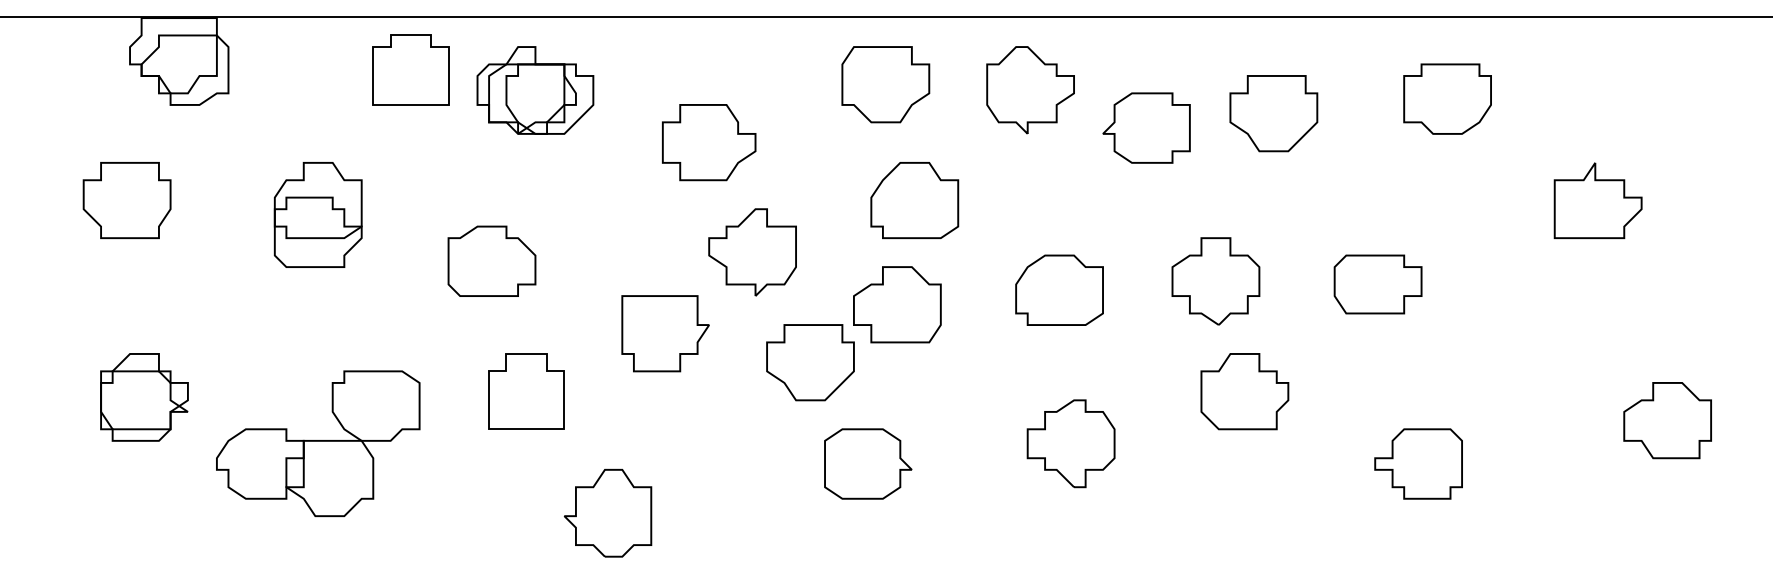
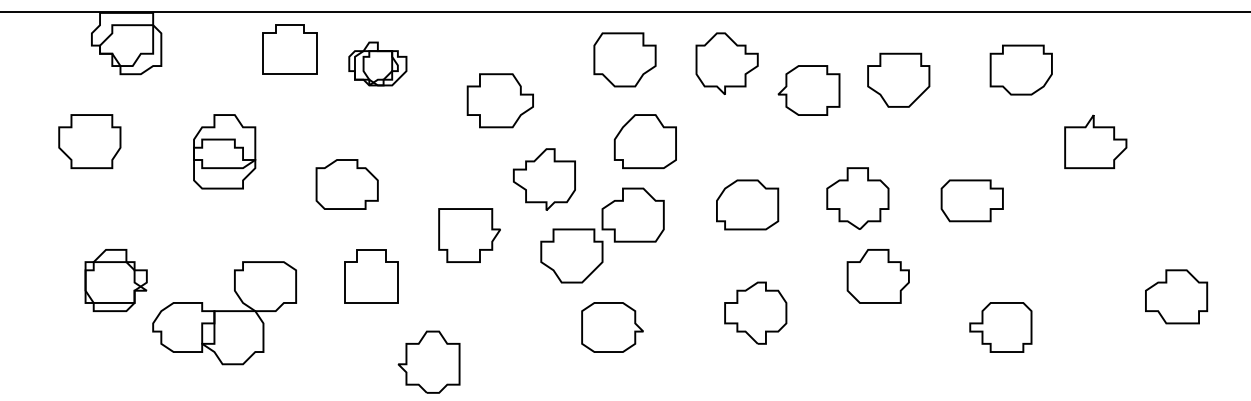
part: (535, 90) -> (377, 64), size x0.7
part: (1597, 200) -> (1095, 141), moved
part: (752, 252) -> (544, 179), moved
part: (144, 397) -> (116, 280), moved

